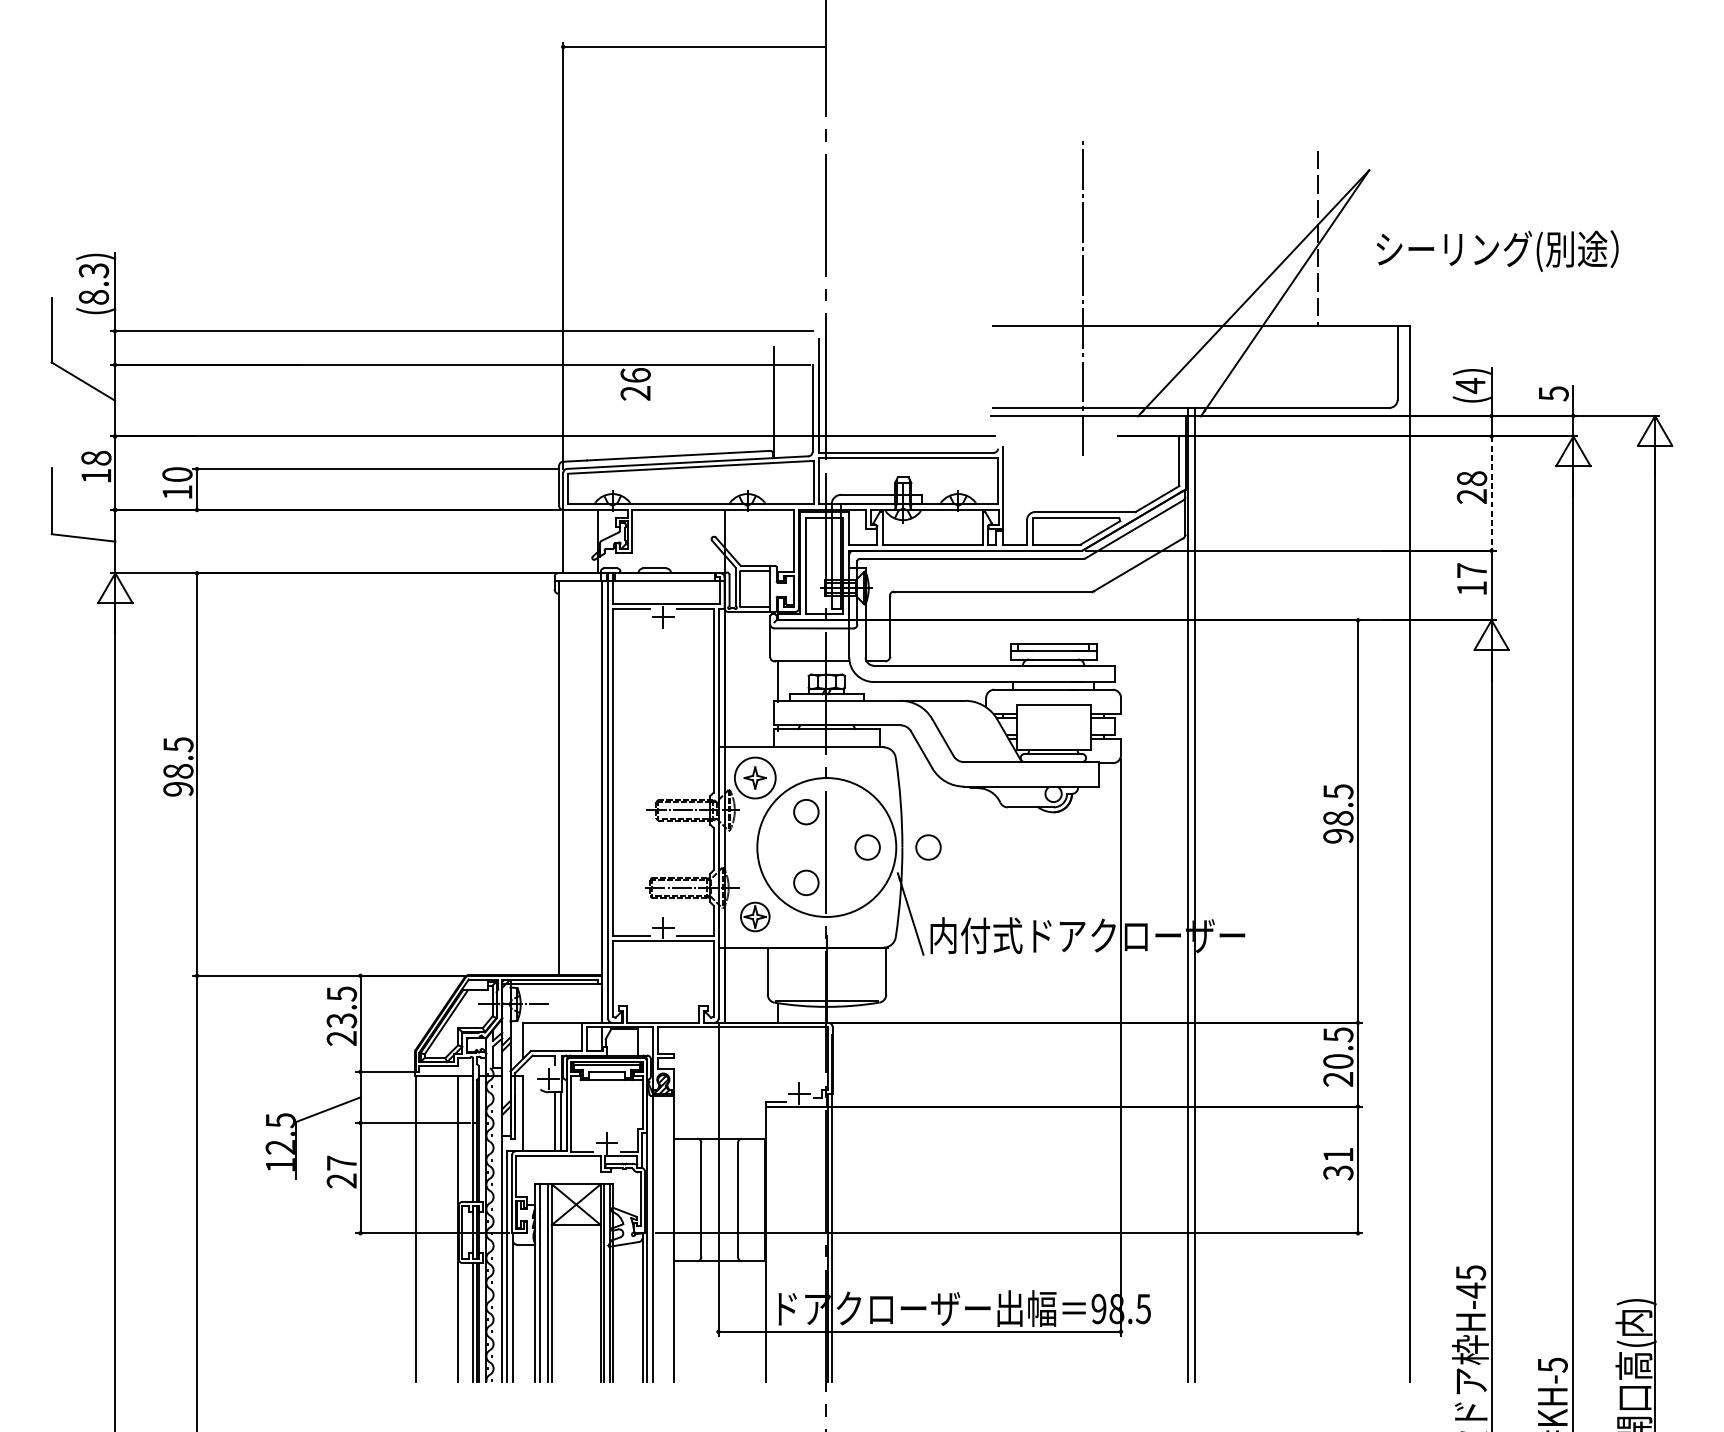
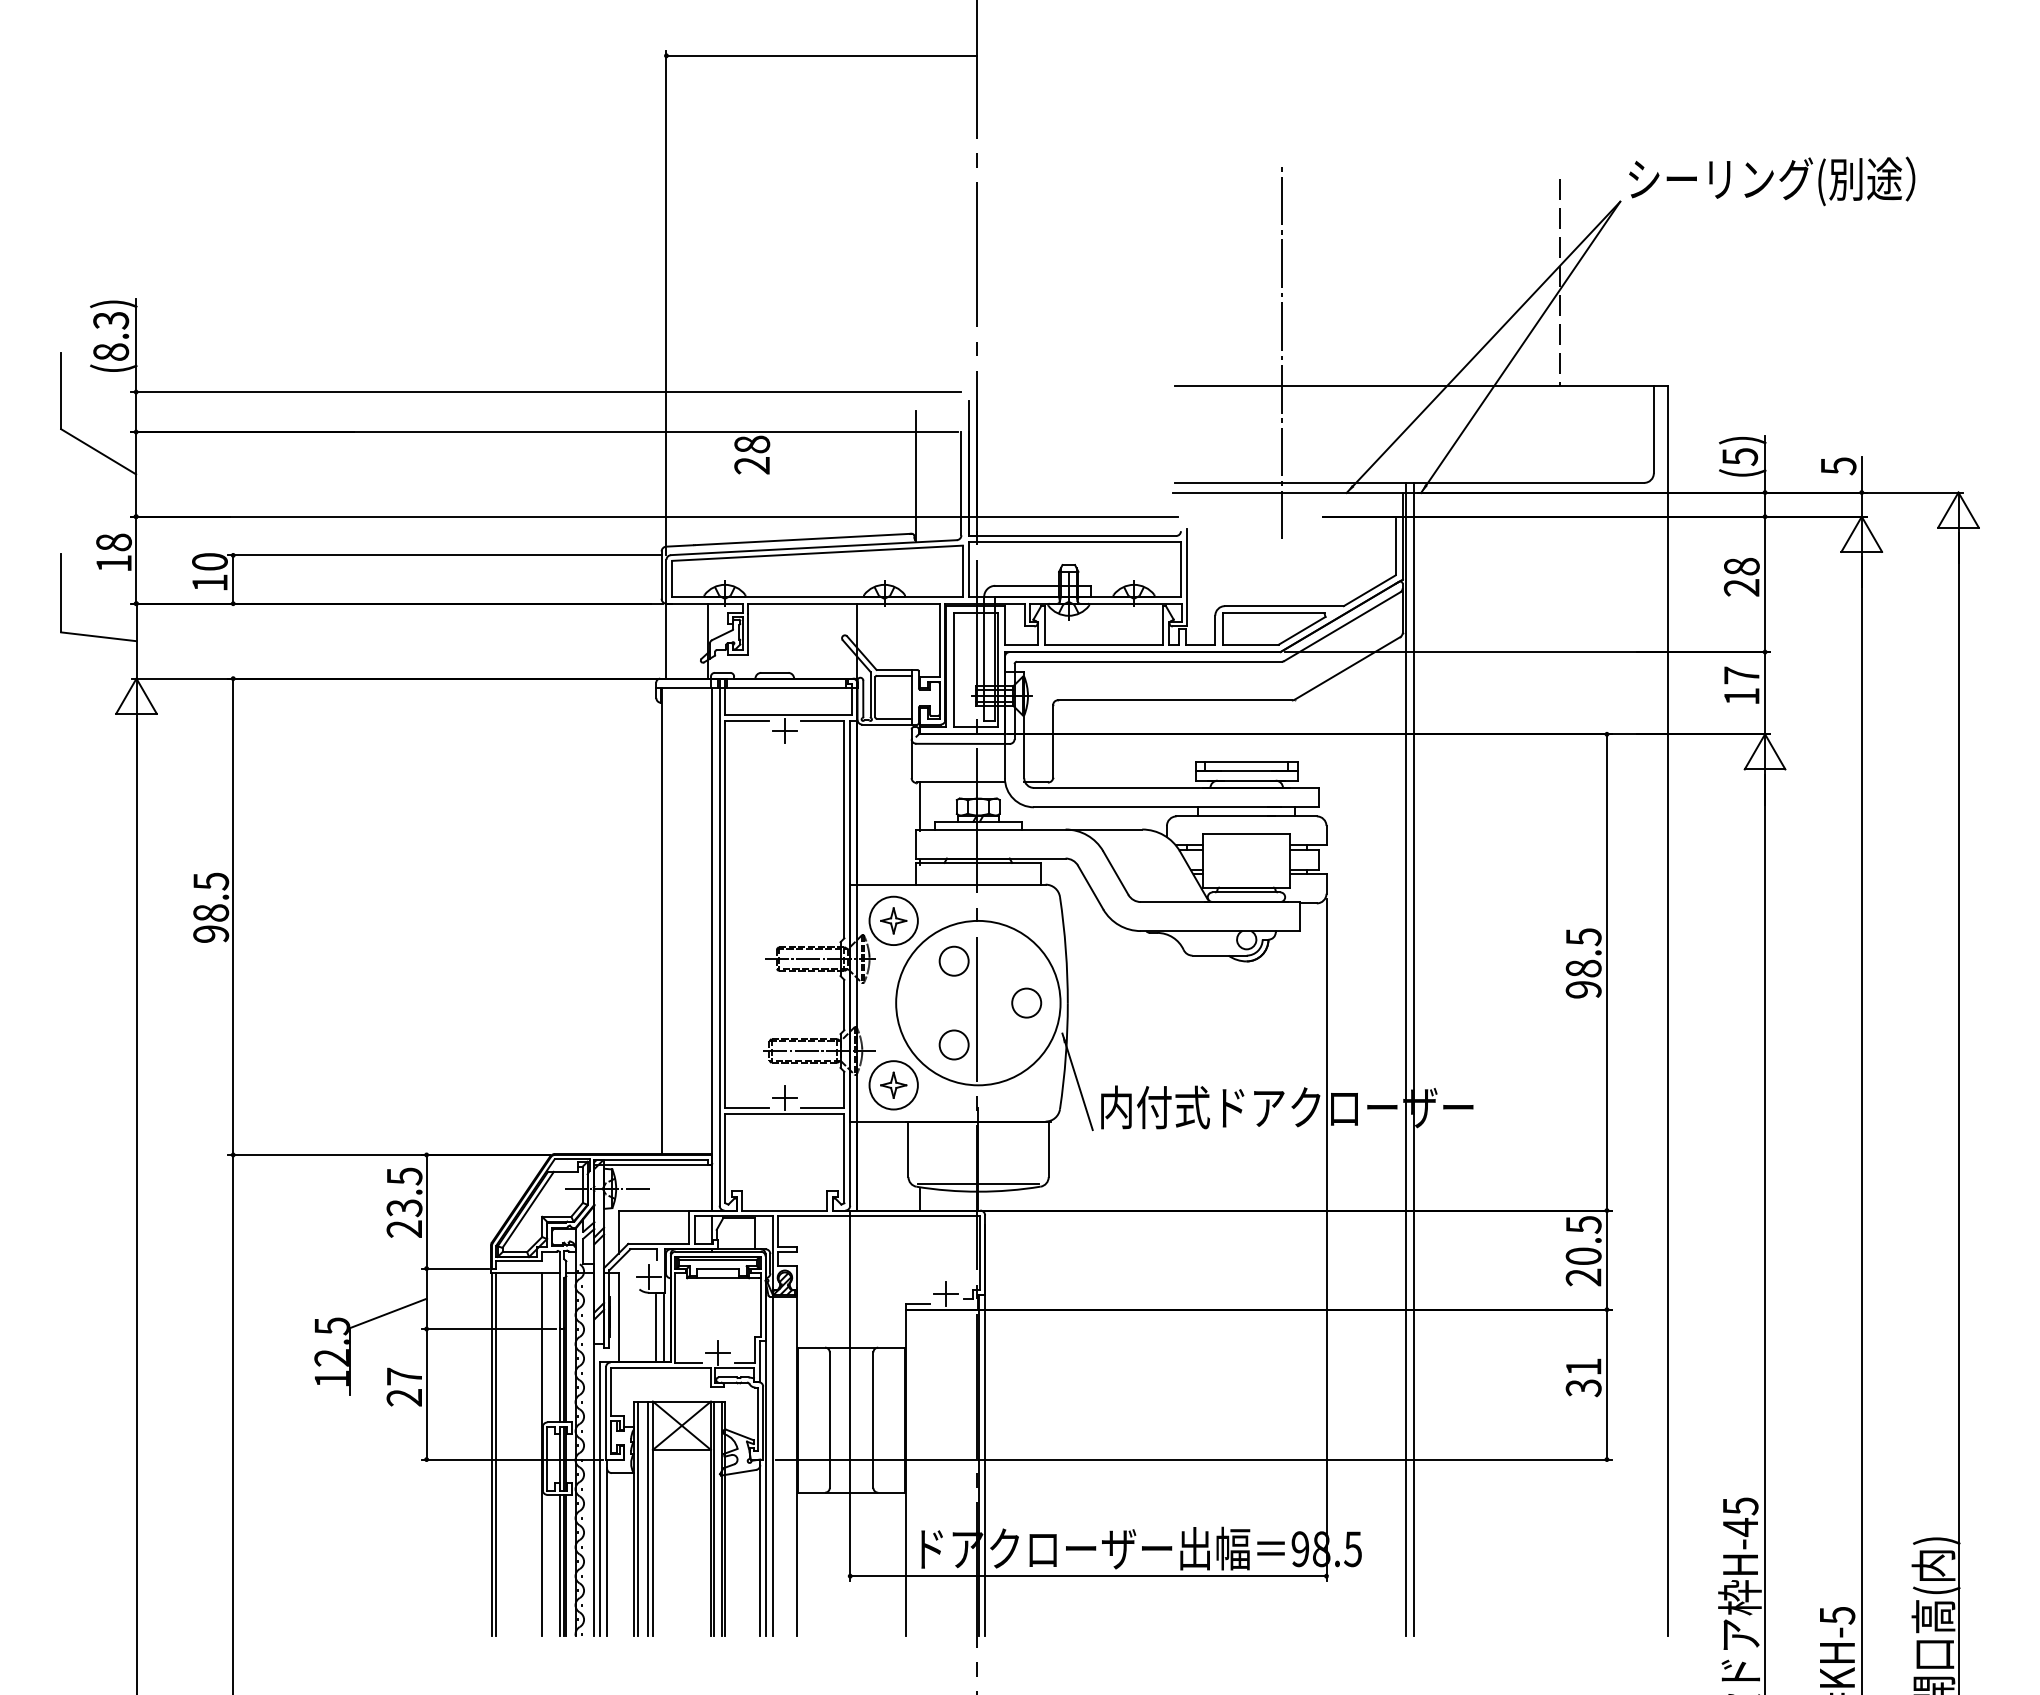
text: (1497, 251) -> (1772, 181), moved
text: (635, 375) -> (752, 444), 26 -> 28
text: (1470, 385) -> (1740, 456), (4) -> (5)
line: (1492, 493) -> (1765, 584), dashed -> solid
circle: (928, 846) -> (1098, 1002), removed
circle: (755, 917) -> (893, 1085), size x1.43
line: (418, 1228) -> (495, 1454), added

